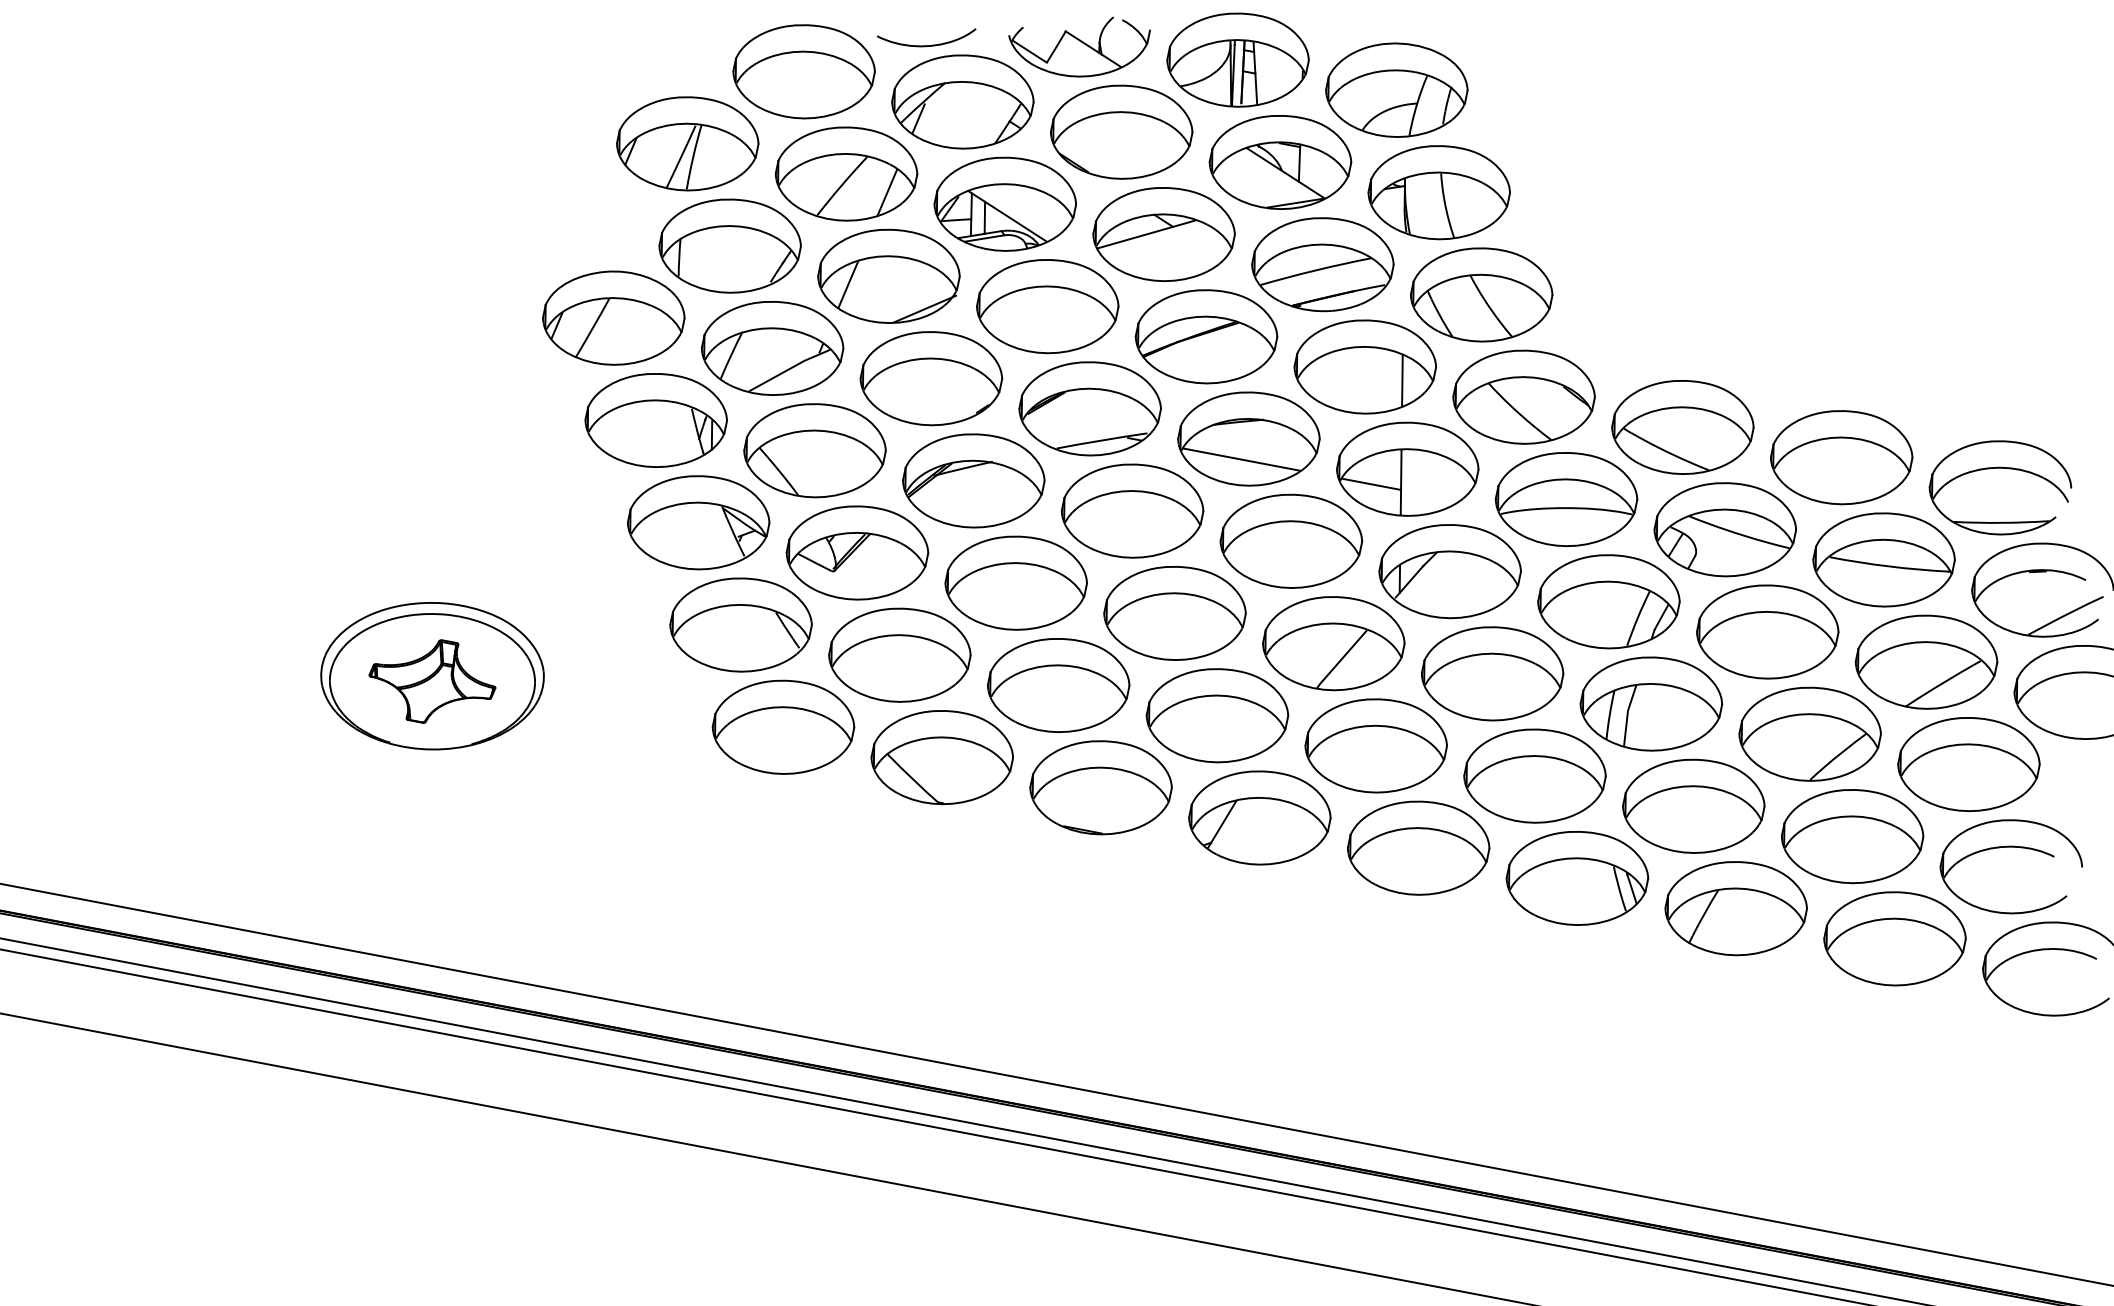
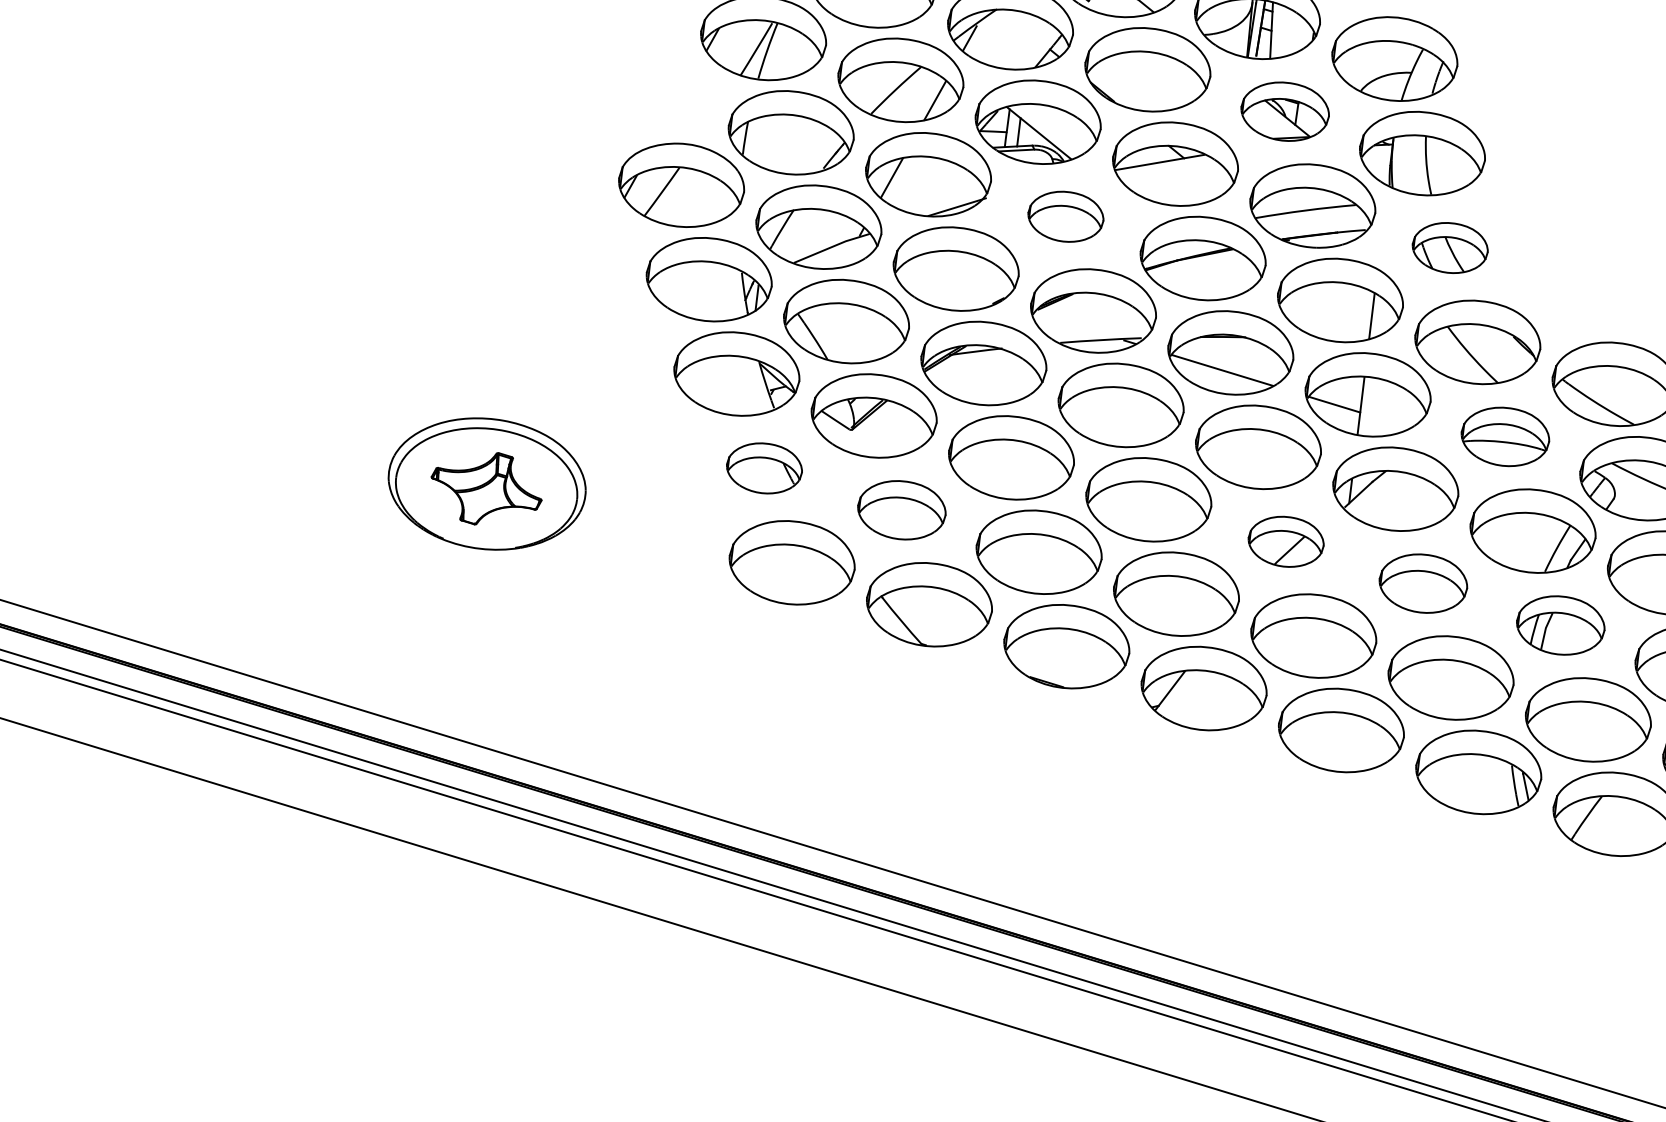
part: (1280, 162) -> (1285, 111), size x0.7
part: (1481, 294) -> (1450, 247), size x0.6
part: (1047, 306) -> (1065, 216), size x0.6
part: (1566, 499) -> (1505, 436), size x0.7
part: (740, 624) -> (764, 467), size x0.6
part: (1333, 643) -> (1285, 541), size x0.6
part: (899, 654) -> (901, 509), size x0.7
part: (1492, 673) -> (1423, 583), size x0.7
part: (1651, 703) -> (1560, 625), size x0.7

